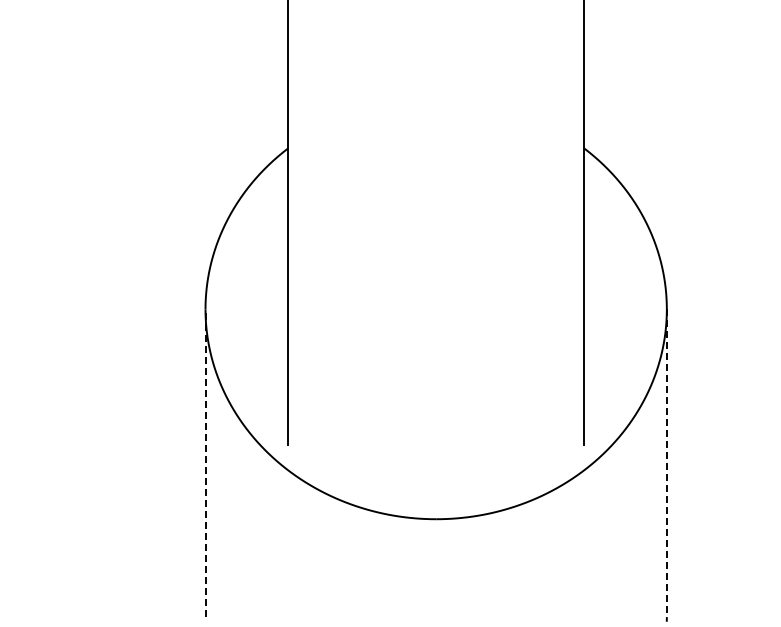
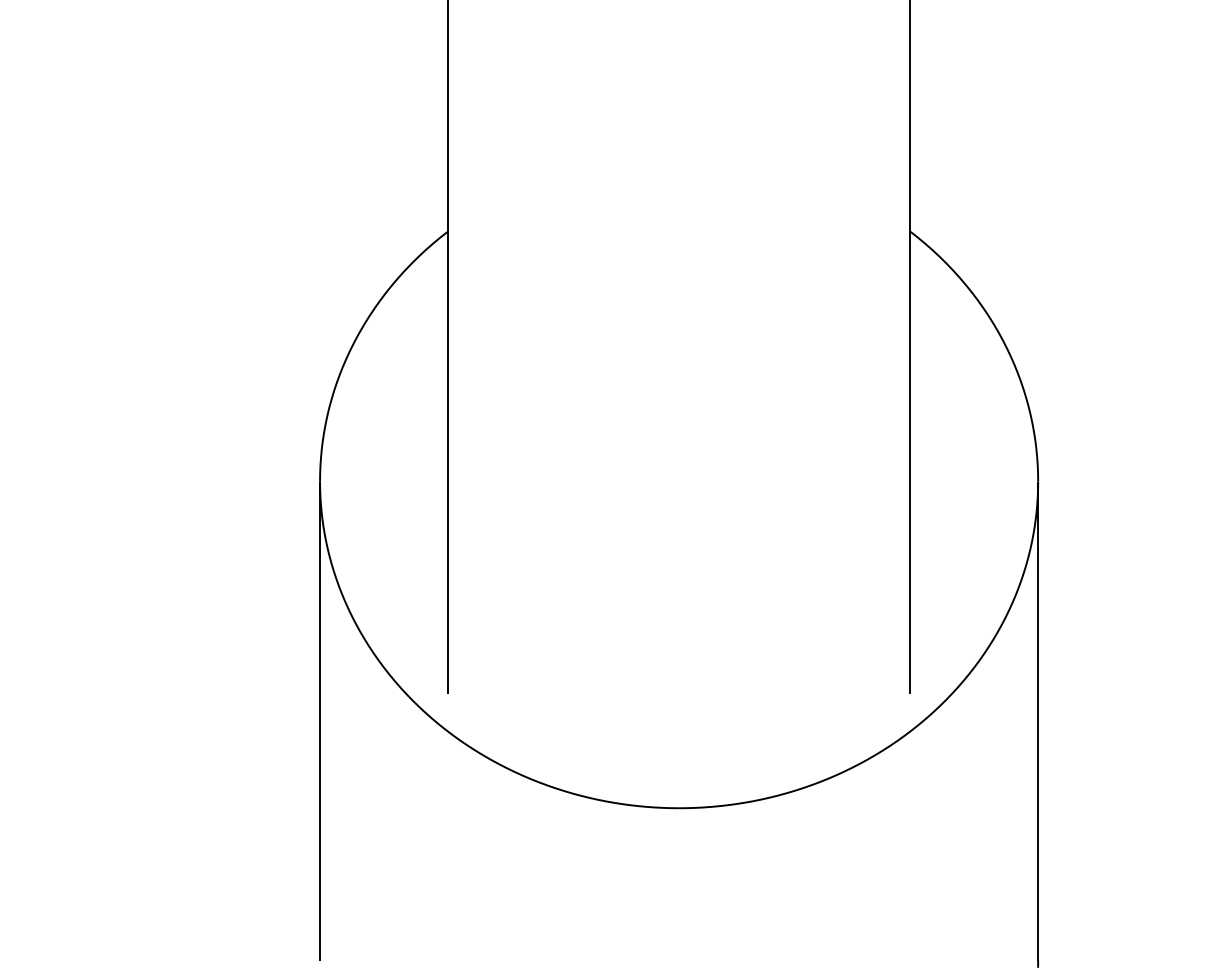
line: (205, 463) -> (320, 721), dashed -> solid
line: (666, 463) -> (1037, 721), dashed -> solid

